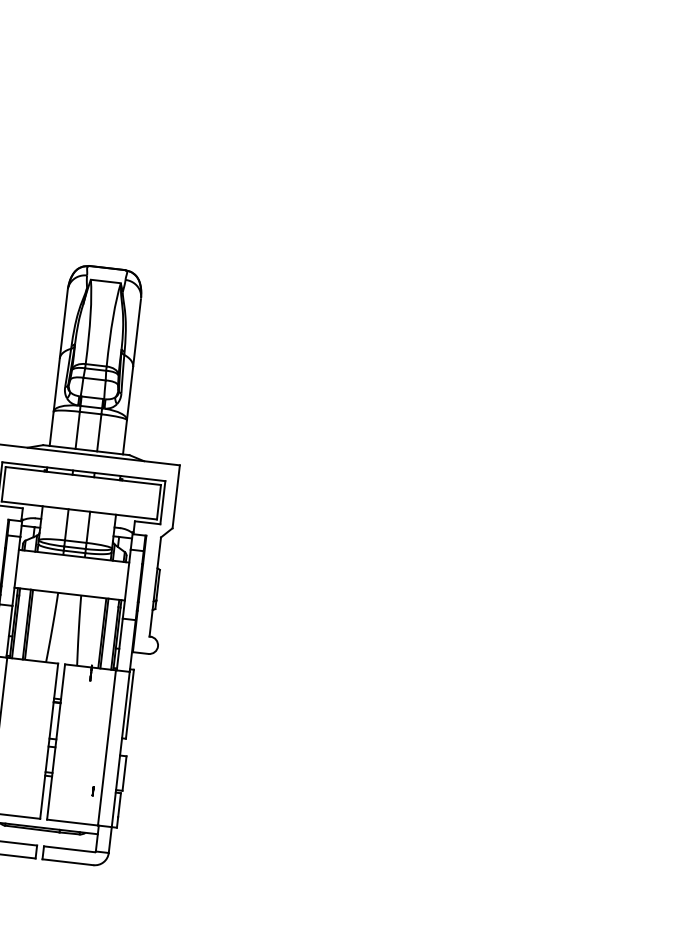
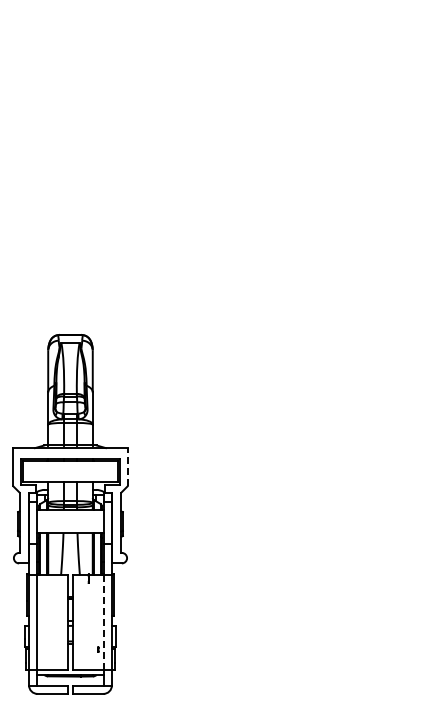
line: (176, 495) -> (127, 466), solid -> dashed
line: (106, 747) -> (103, 622), solid -> dashed

